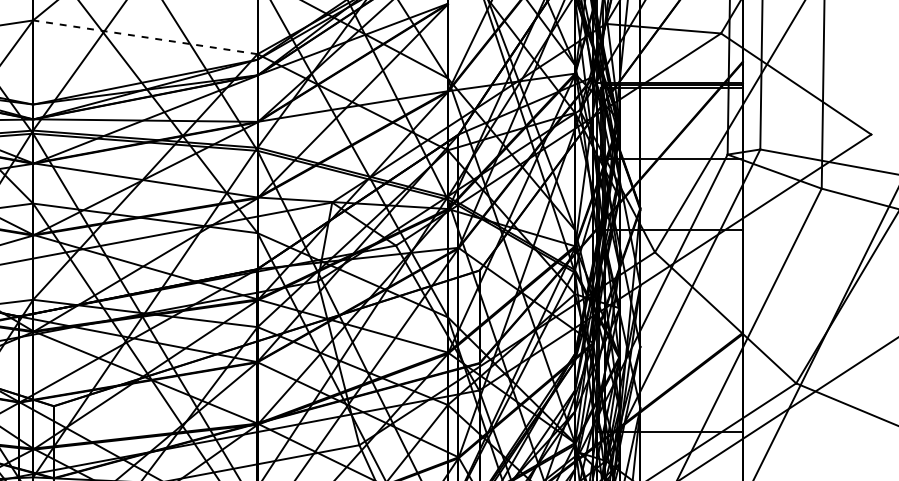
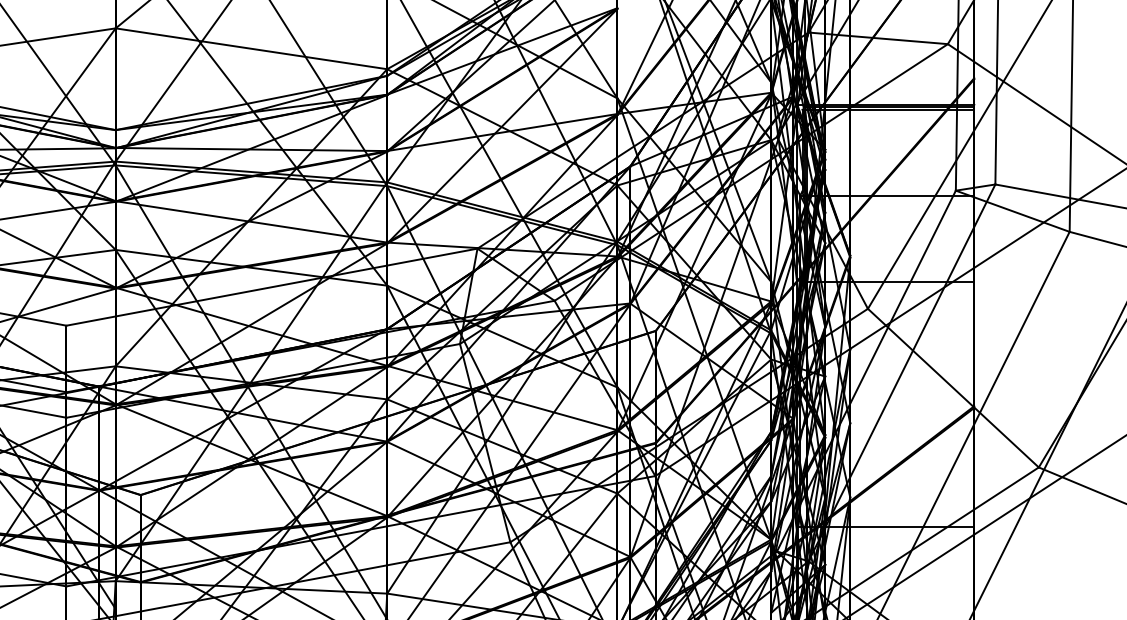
line: (144, 37) -> (250, 48), dashed -> solid

